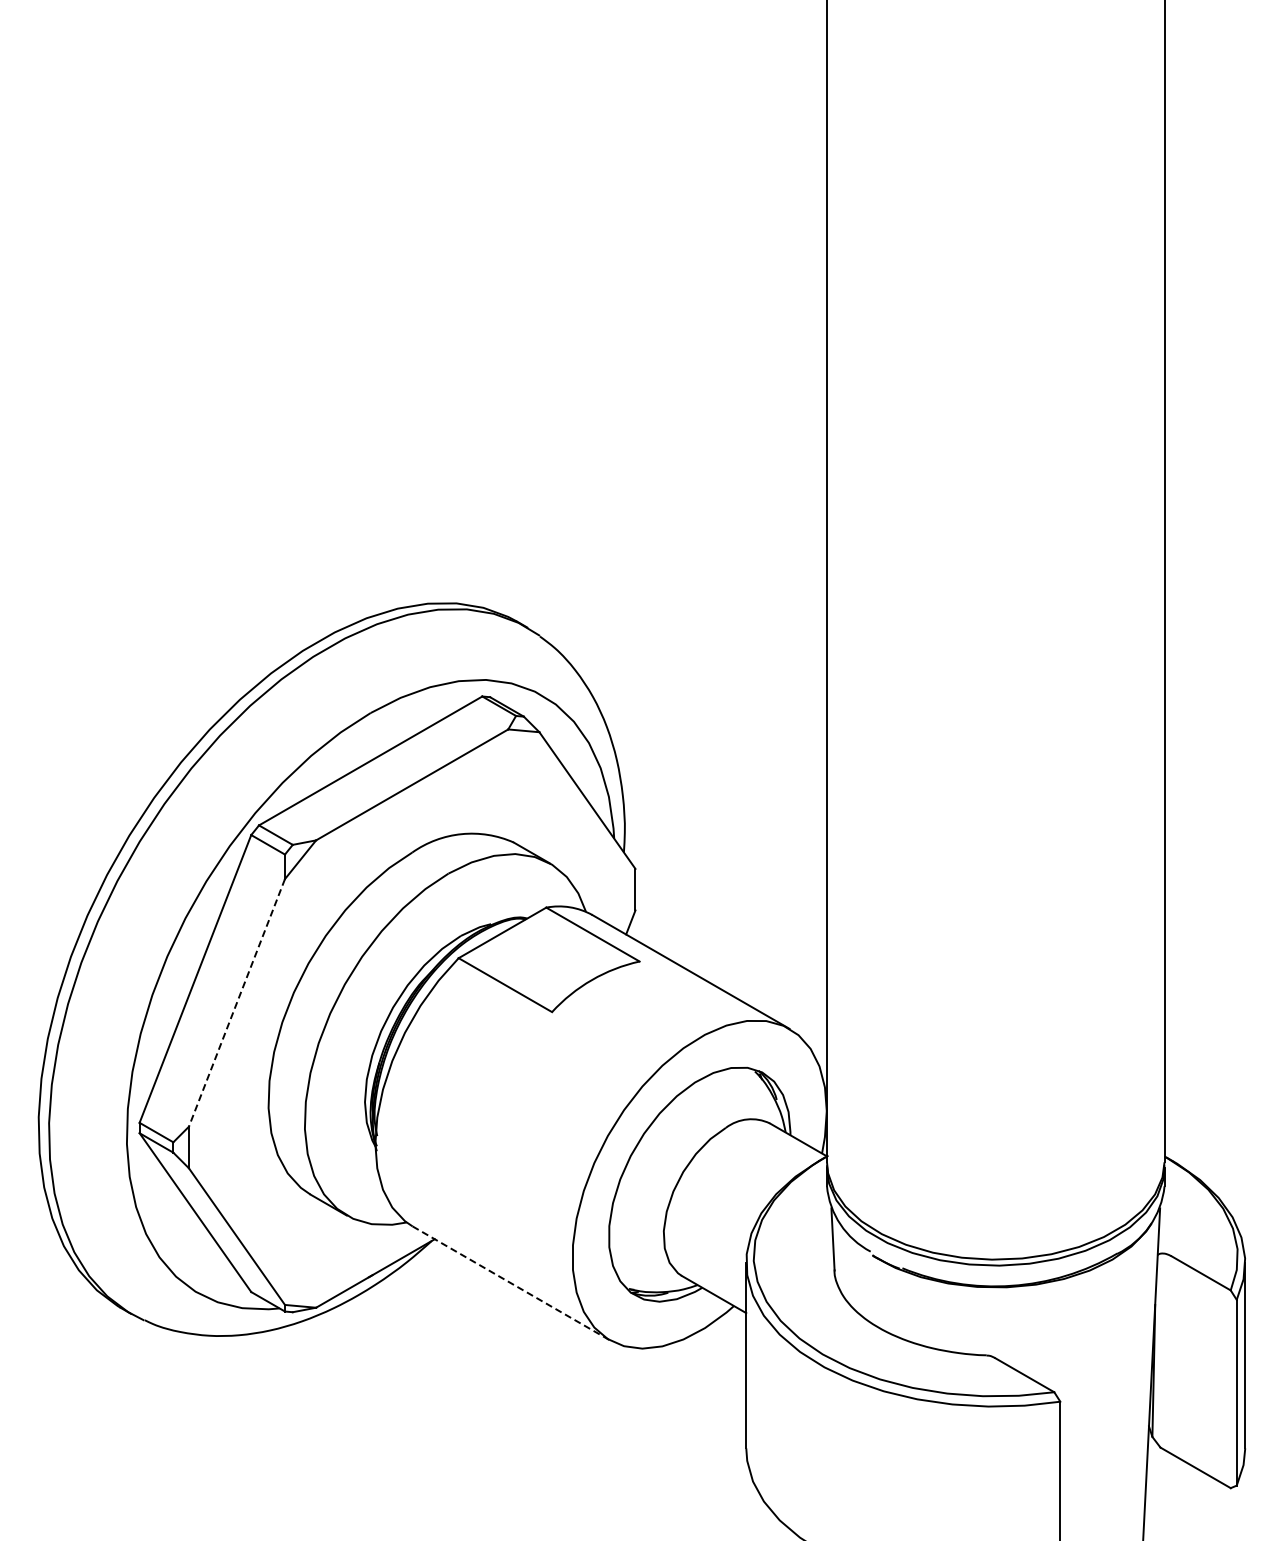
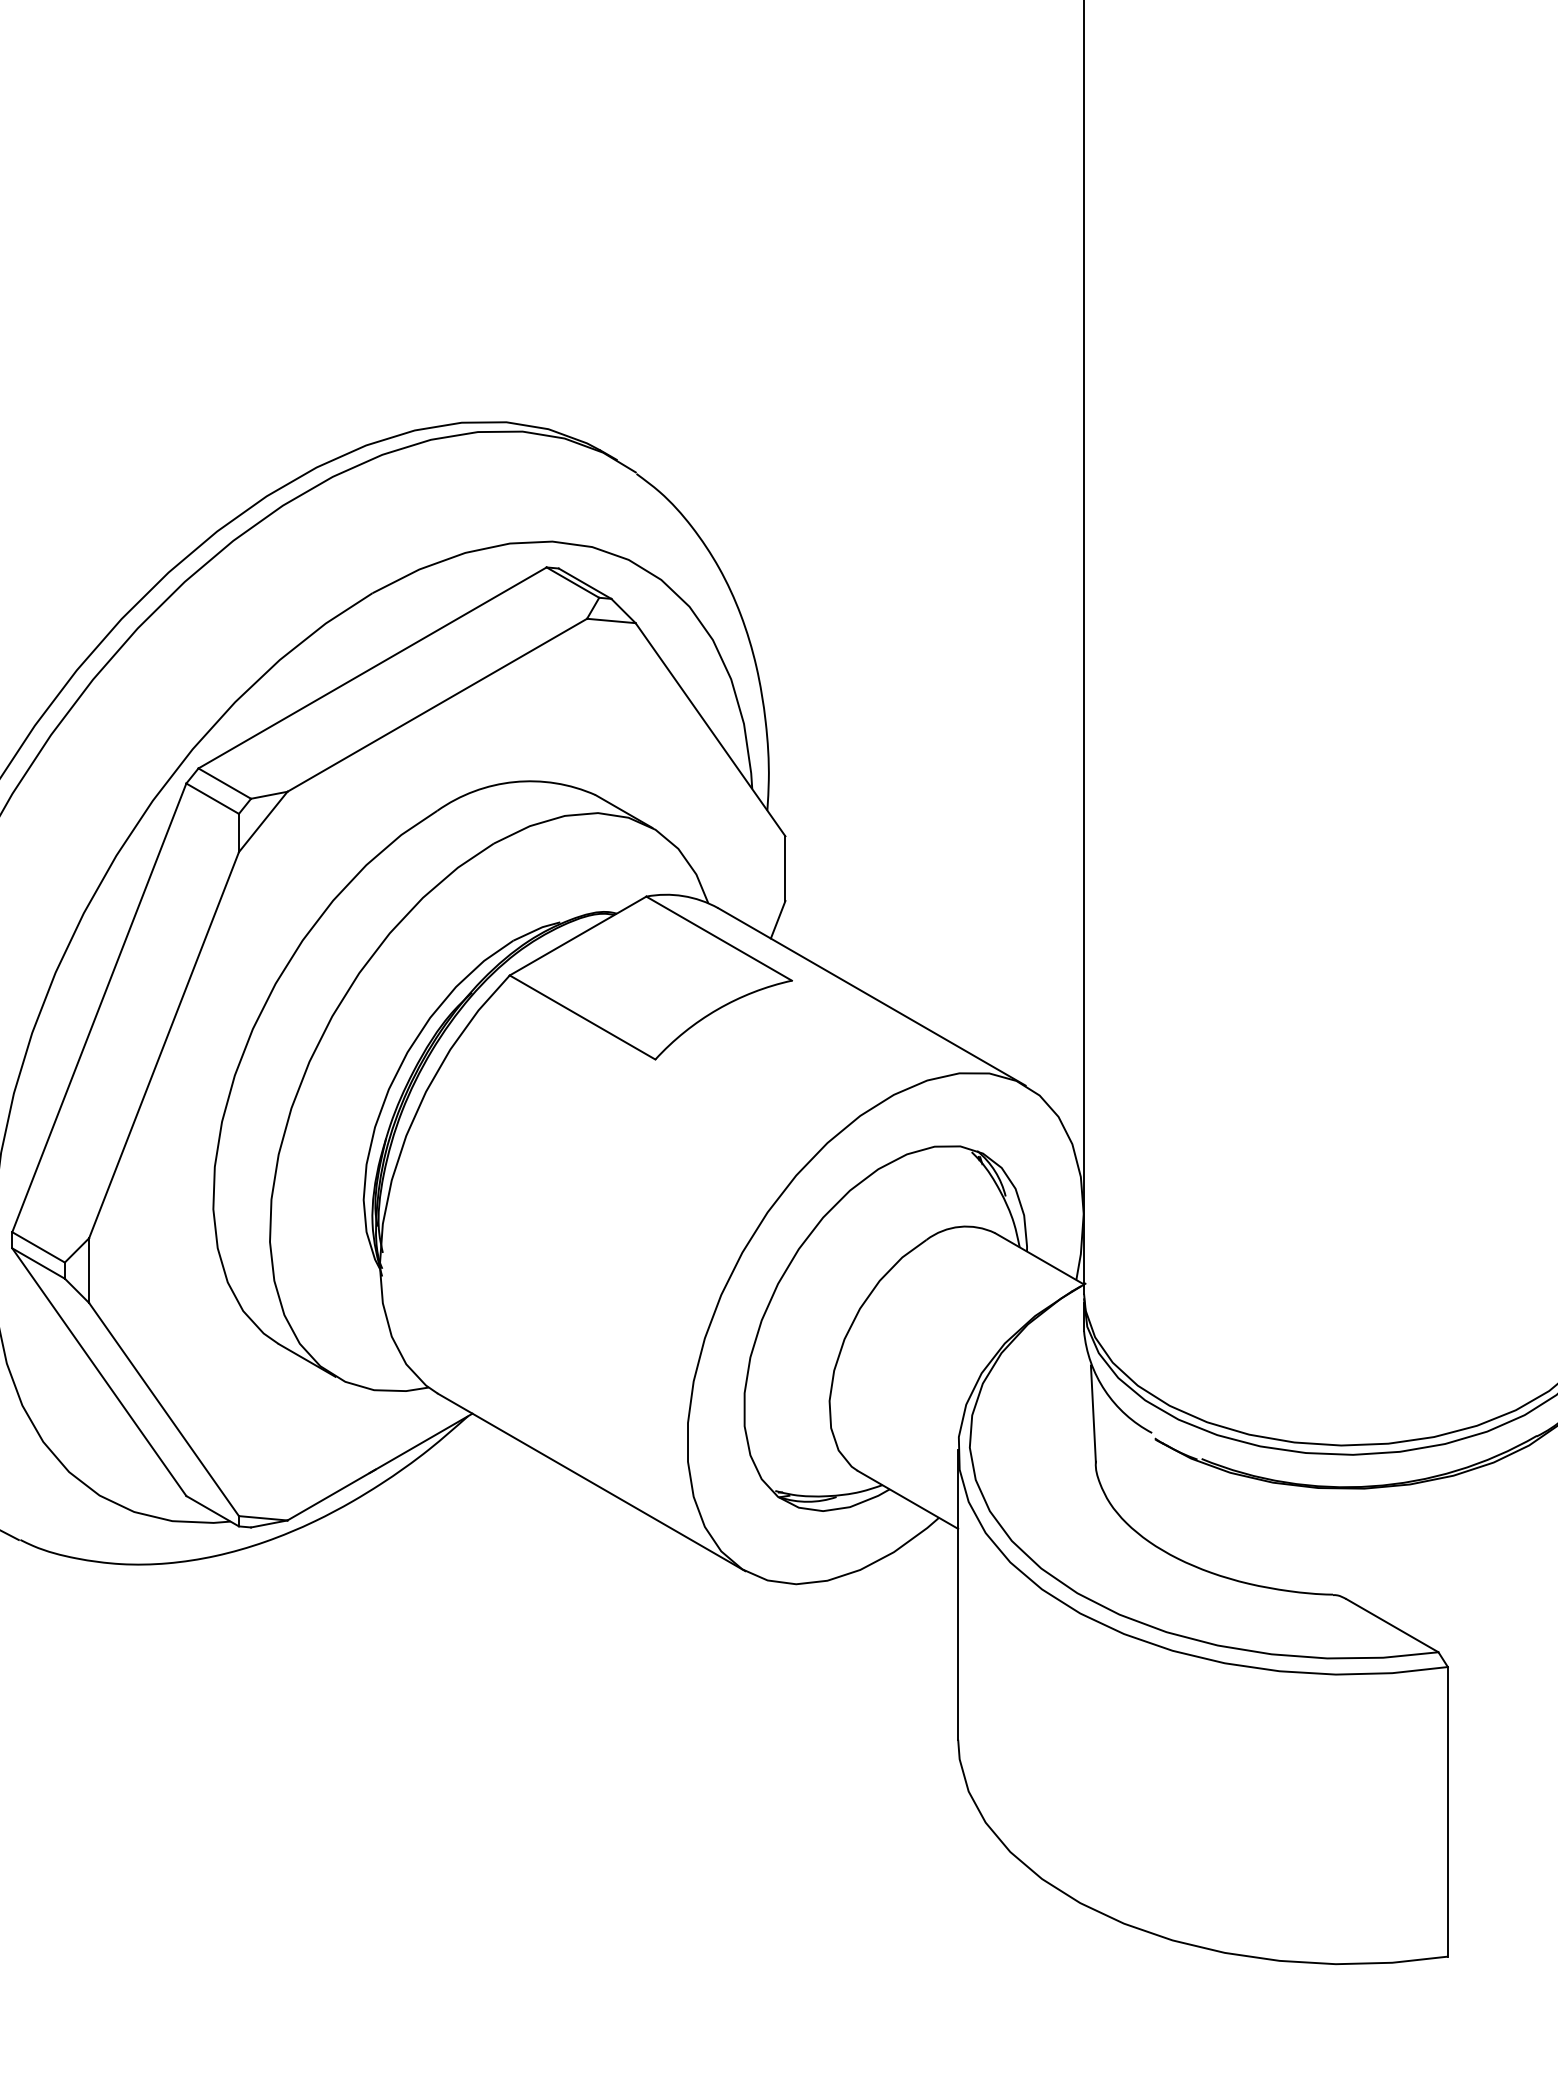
line: (236, 1002) -> (163, 1044), dashed -> solid
line: (511, 1283) -> (592, 1482), dashed -> solid

